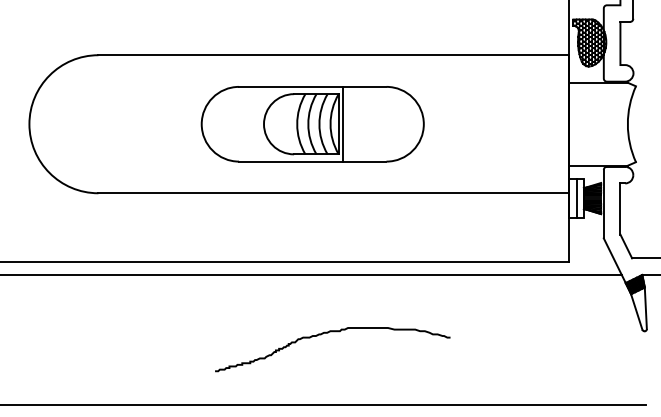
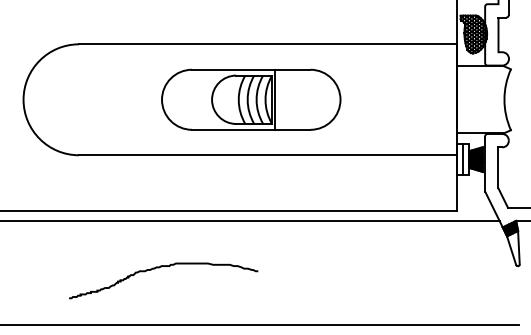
curve: (328, 333) -> (160, 267), moved

